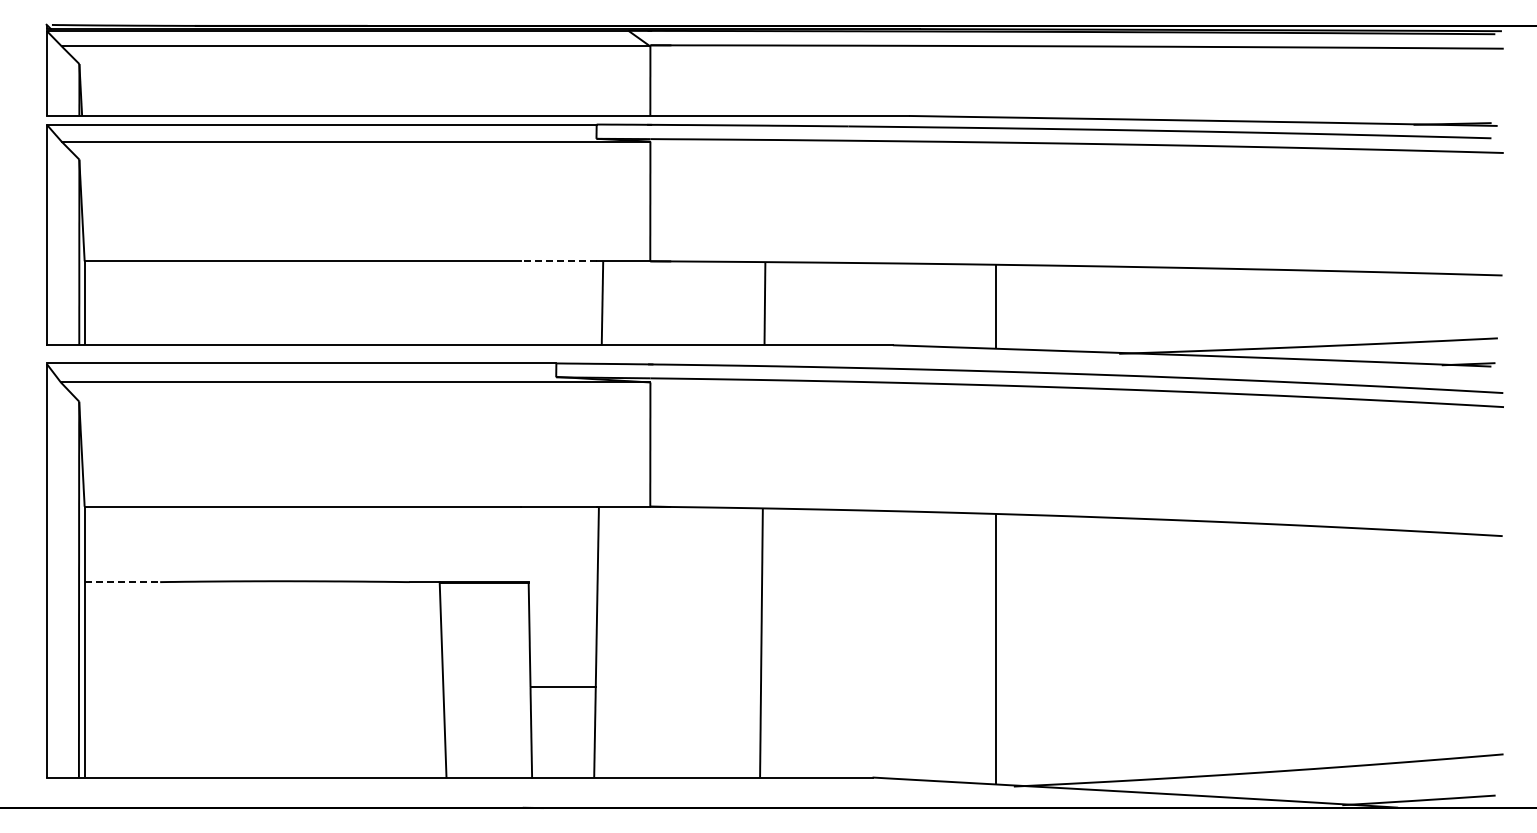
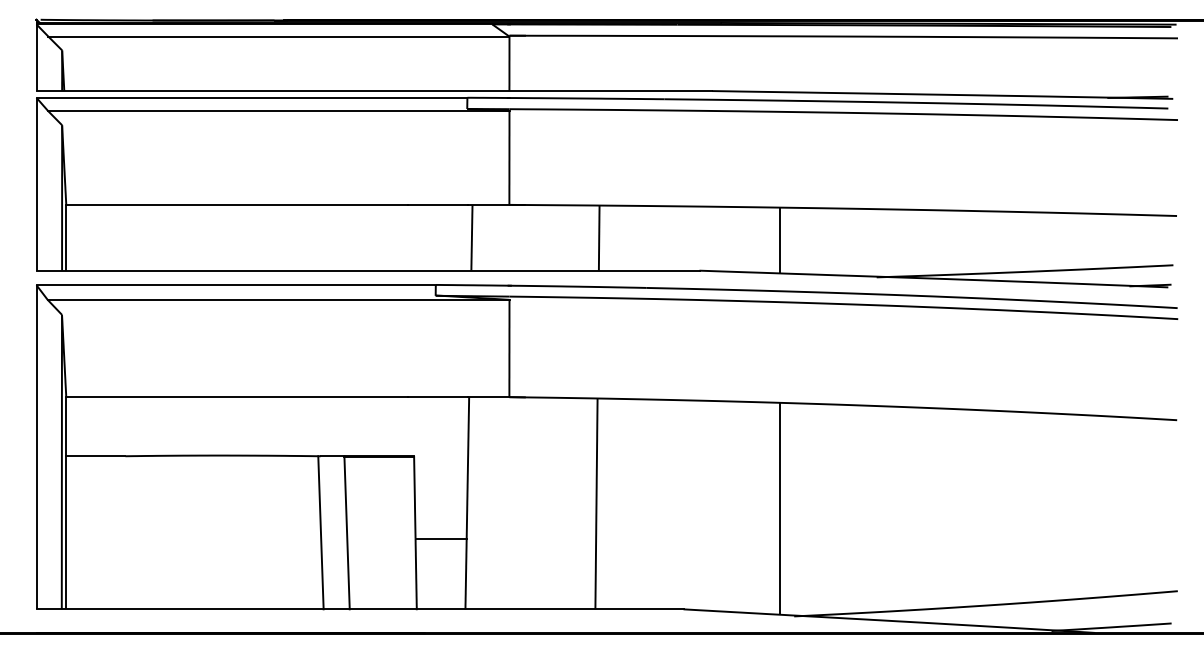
line: (559, 261) -> (438, 205), dashed -> solid
line: (122, 582) -> (95, 456), dashed -> solid
line: (409, 679) -> (320, 532), added

